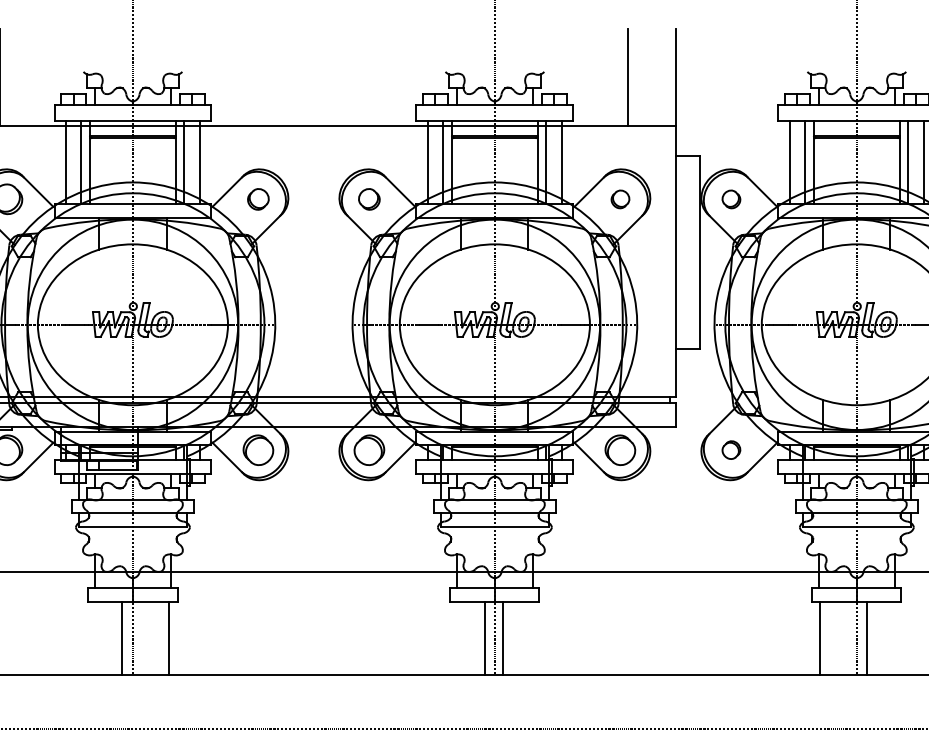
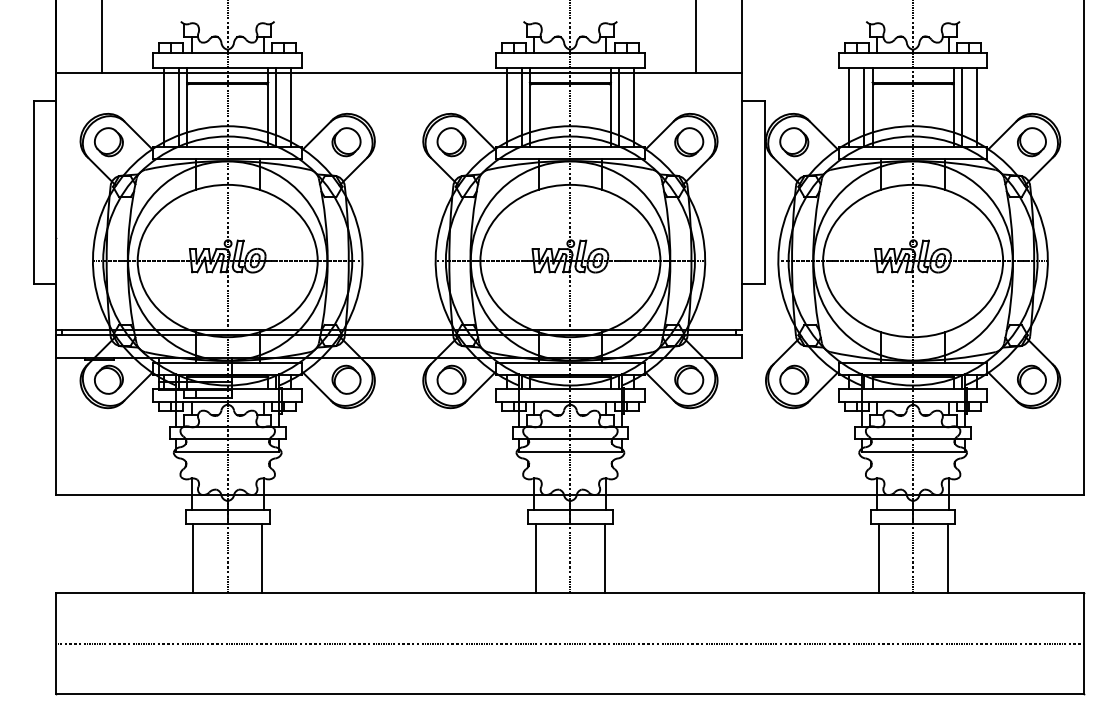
part: (258, 199) -> (346, 142), size x1.43
part: (369, 199) -> (451, 142), size x1.43
part: (620, 199) -> (689, 142), size x1.67
part: (731, 199) -> (794, 142), size x1.67
part: (731, 449) -> (794, 379), size x1.67
line: (122, 637) -> (193, 557), moved
line: (484, 637) -> (535, 557), moved
line: (502, 637) -> (604, 557), moved
line: (866, 637) -> (947, 557), moved

